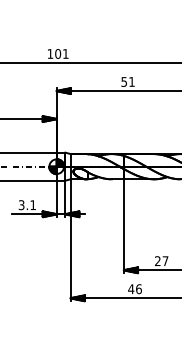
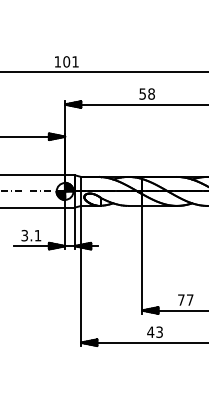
text: (131, 81) -> (151, 93), 51 -> 58
text: (157, 260) -> (181, 299), 27 -> 77
text: (138, 288) -> (159, 331), 46 -> 43

